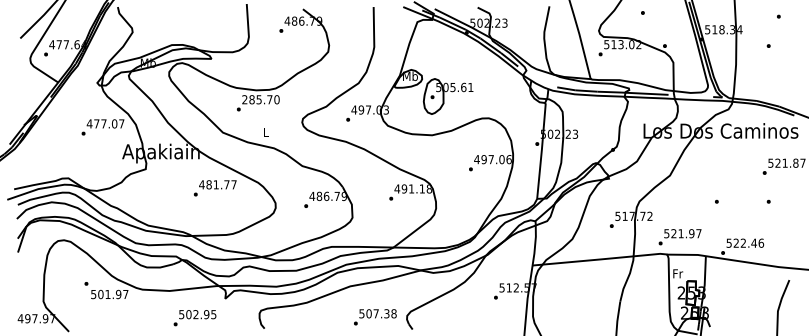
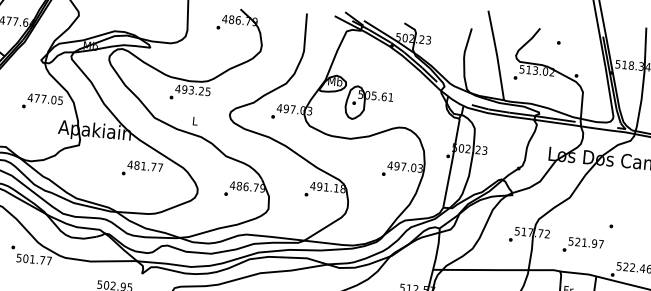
text: (260, 99) -> (192, 90), 285.70 -> 493.25
text: (121, 123) -> (60, 100), 477.07 -> 477.05
text: (508, 159) -> (419, 168), 497.06 -> 497.03
text: (679, 237) -> (582, 246), moved
text: (118, 294) -> (42, 260), 501.97 -> 501.77

